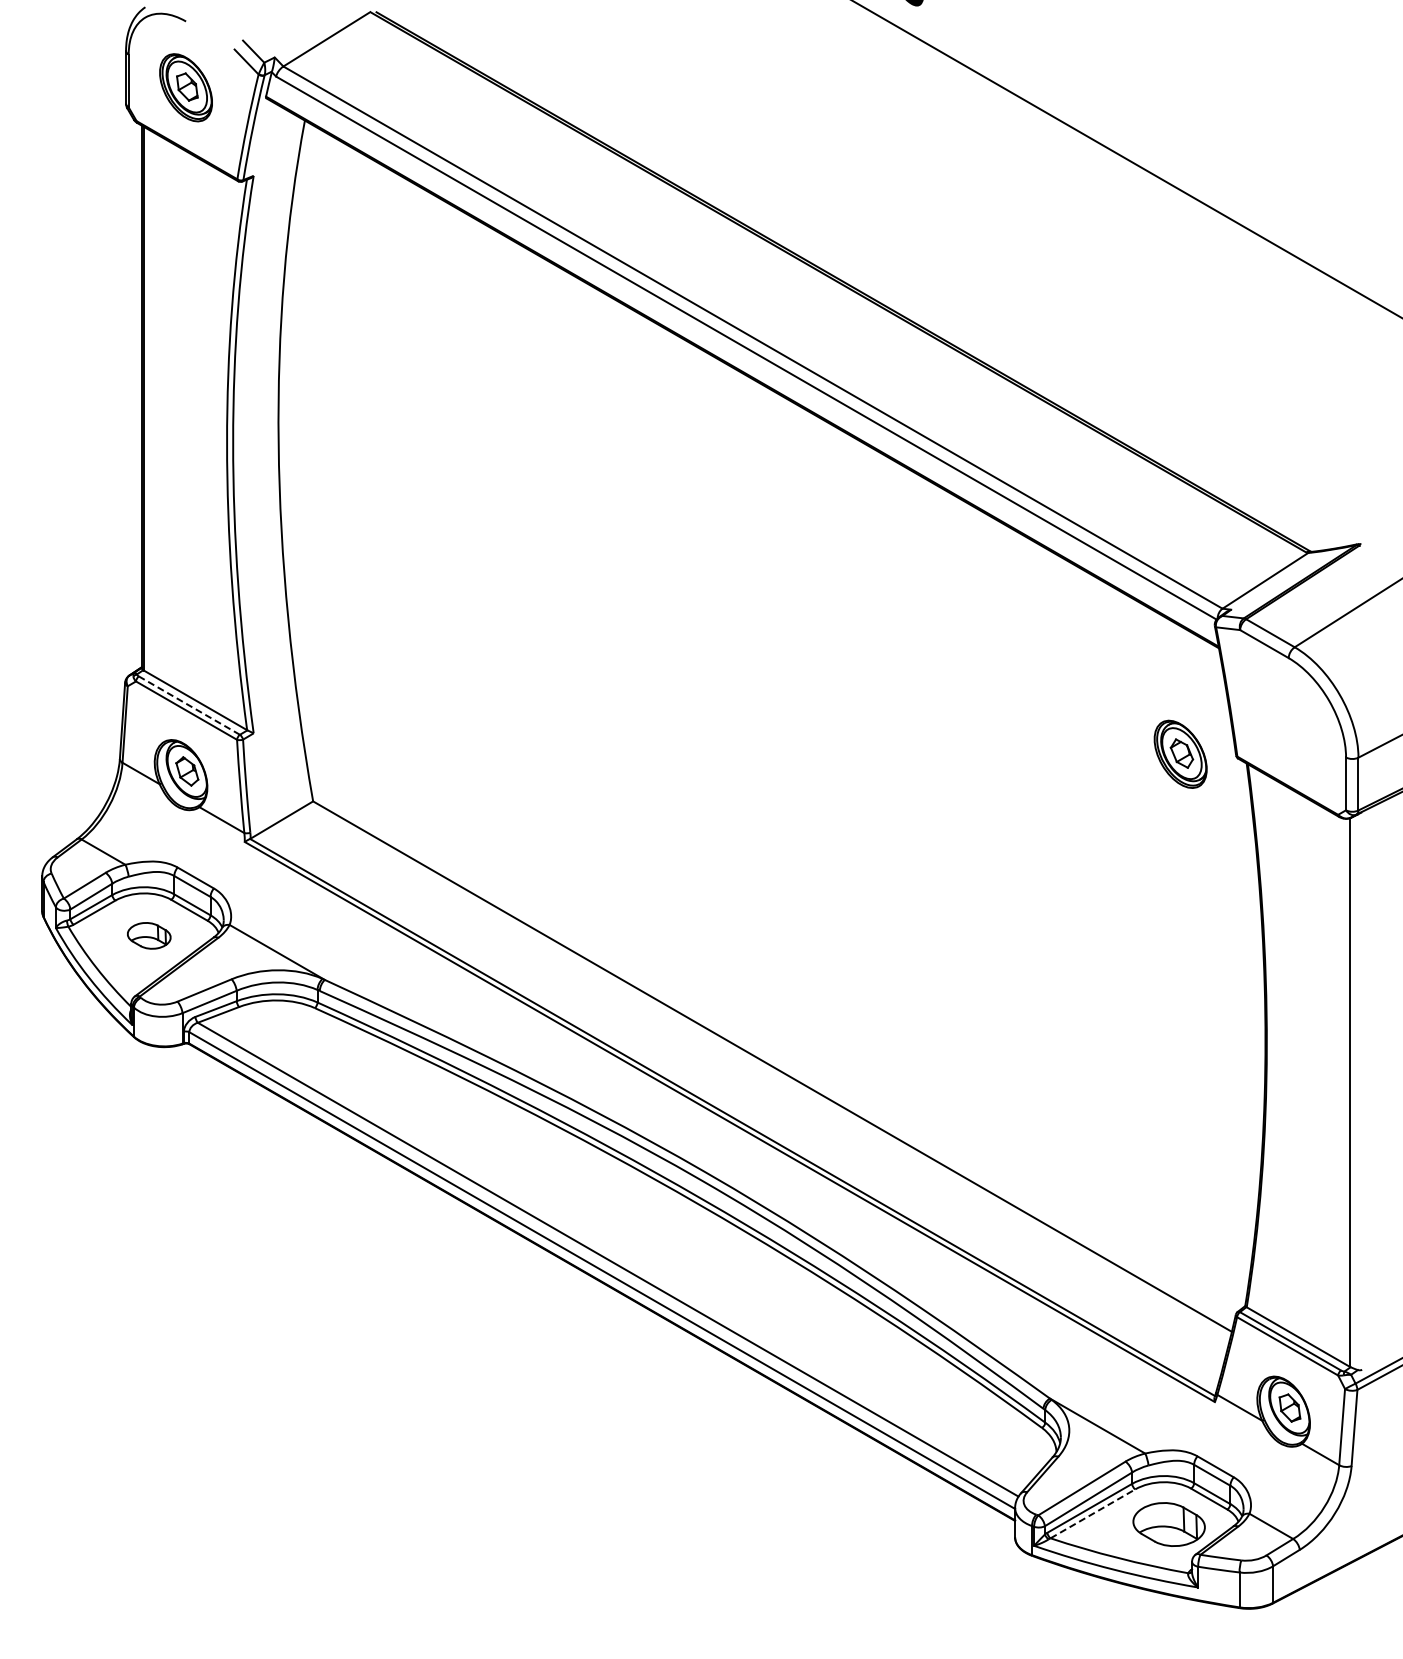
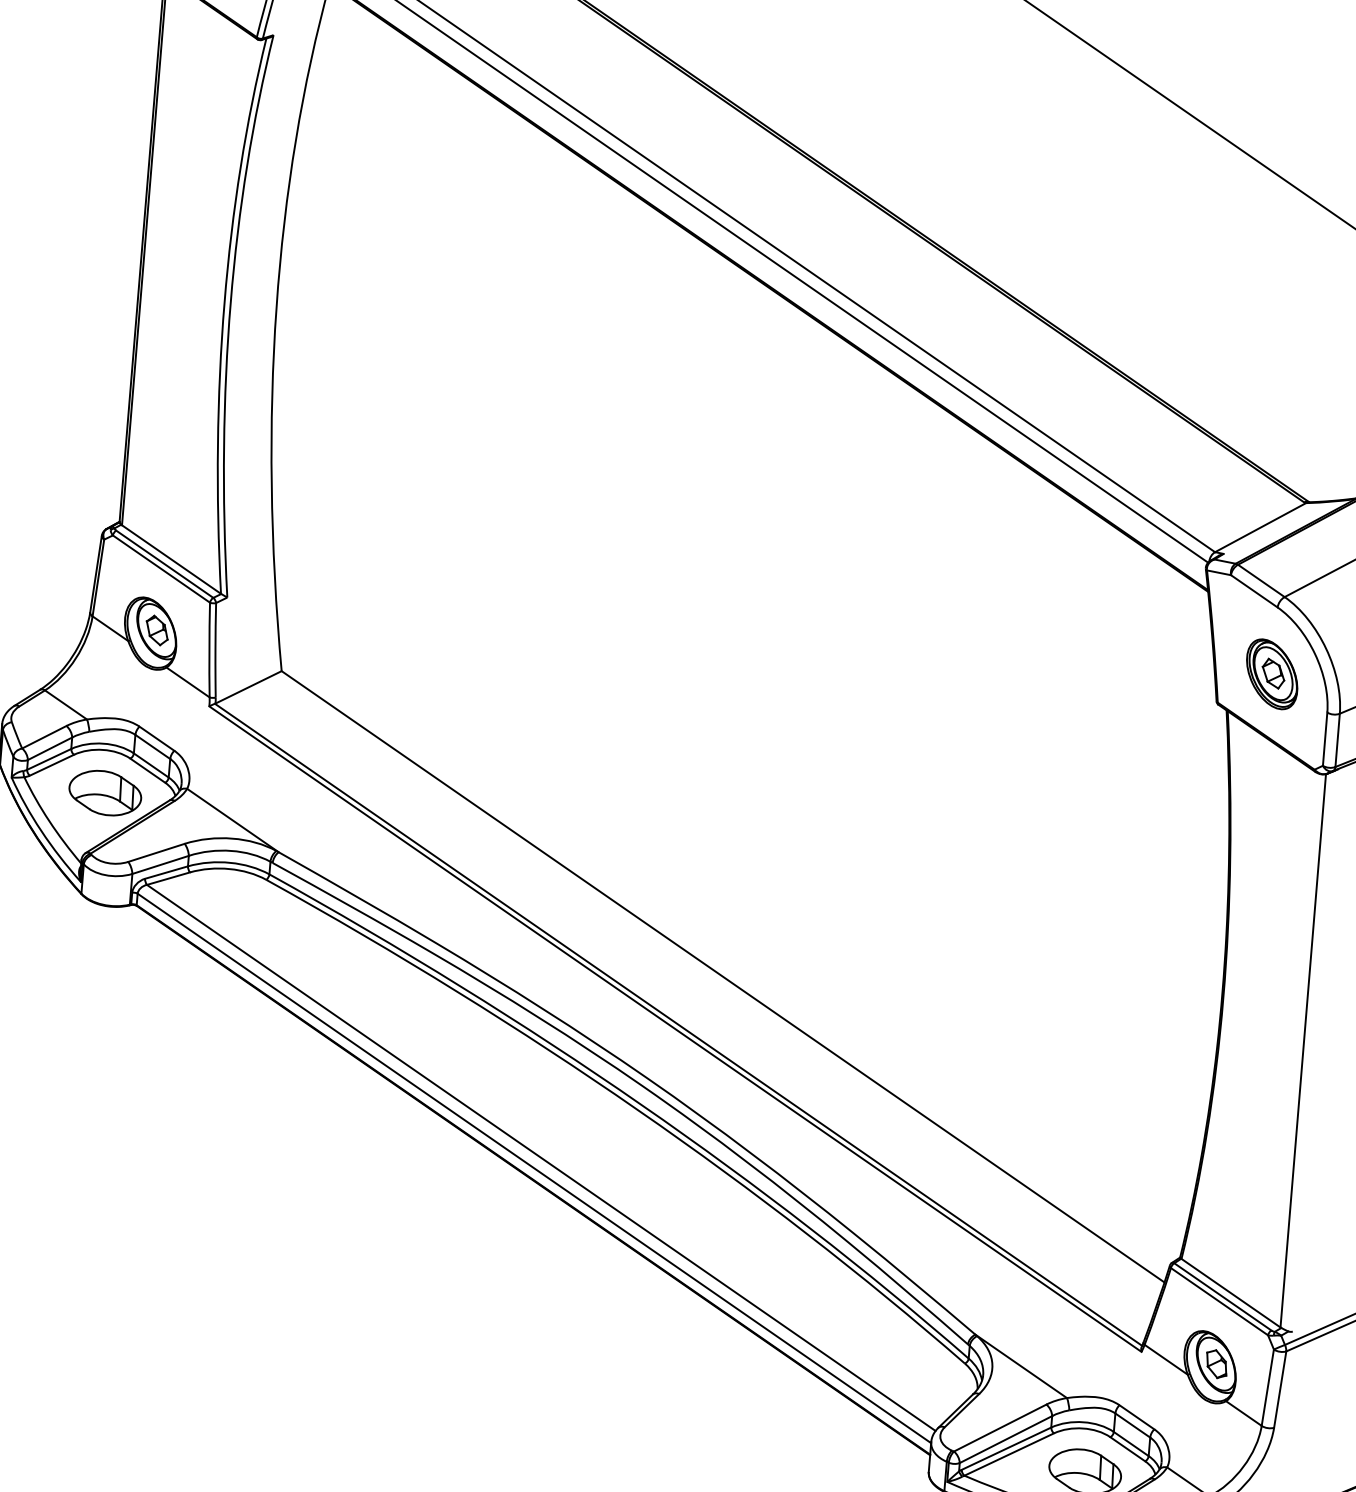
line: (189, 705) -> (164, 564), dashed -> solid
part: (1180, 753) -> (1272, 673), moved
part: (148, 935) -> (104, 792), size x1.67
line: (1092, 1513) -> (1008, 1454), dashed -> solid

